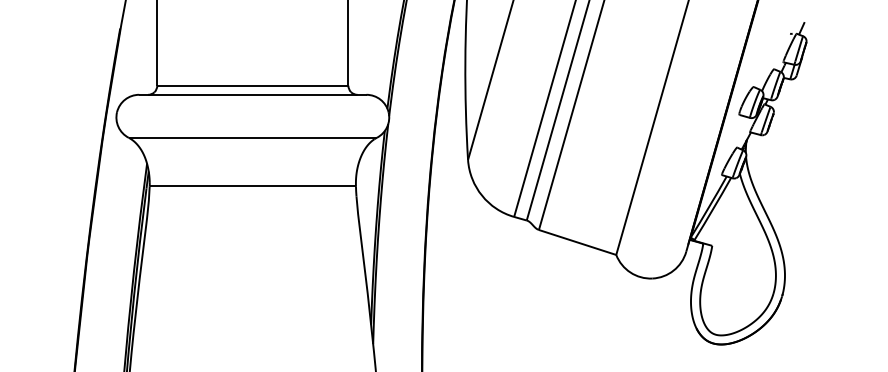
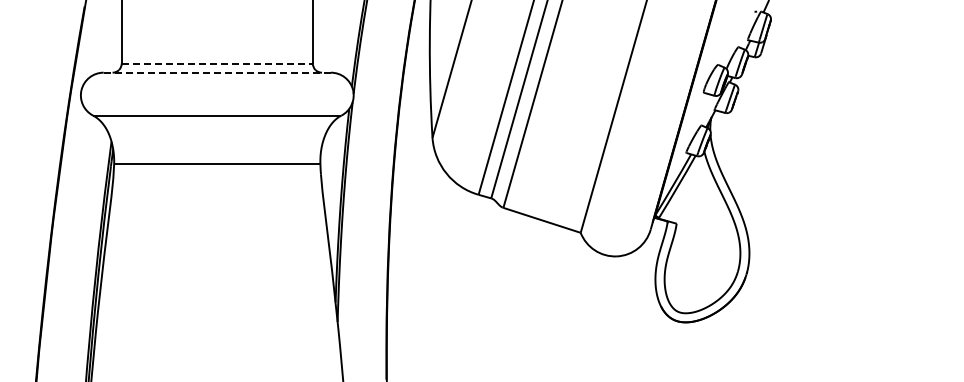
line: (253, 85) -> (217, 63), solid -> dashed
line: (253, 94) -> (217, 72), solid -> dashed

